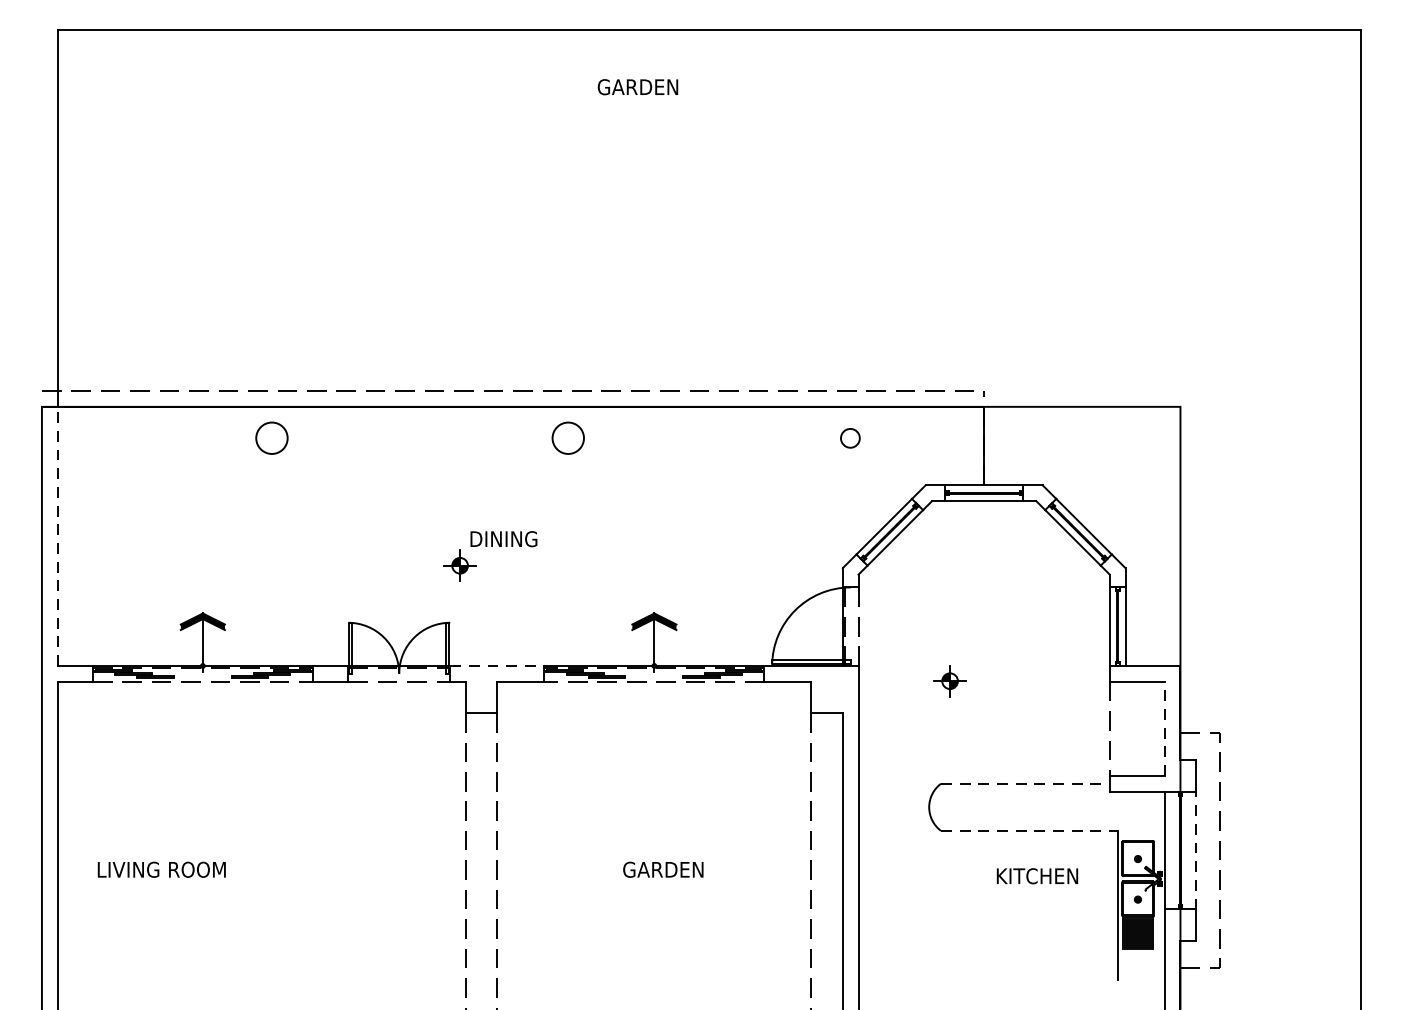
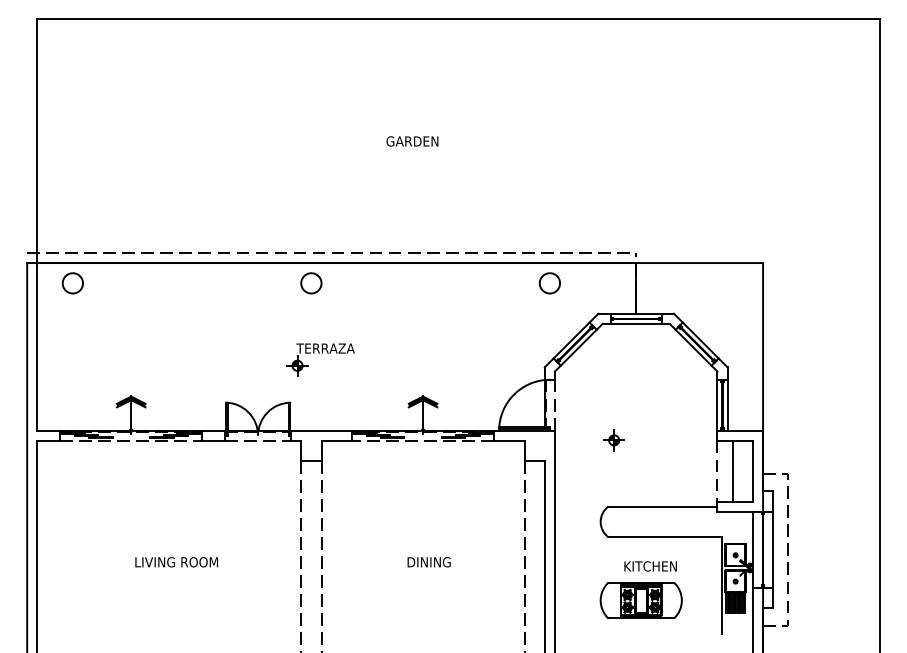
text: (638, 87) -> (412, 141), moved
circle: (271, 438) -> (72, 283), moved
circle: (568, 438) -> (311, 283), moved
circle: (850, 438) -> (549, 283), size x1.67
line: (57, 535) -> (37, 346), dashed -> solid
text: (503, 539) -> (325, 348), DINING -> TERRAZA
line: (498, 665) -> (322, 430), dashed -> solid
line: (1133, 727) -> (732, 470), added
line: (1164, 727) -> (752, 470), dashed -> solid
line: (1024, 783) -> (662, 506), dashed -> solid
line: (1029, 831) -> (665, 537), dashed -> solid
line: (1196, 850) -> (773, 549), dashed -> solid
text: (161, 870) -> (176, 562), moved
text: (662, 870) -> (428, 562), GARDEN -> DINING
text: (1037, 876) -> (650, 566), moved
part: (990, 928) -> (640, 600), added

